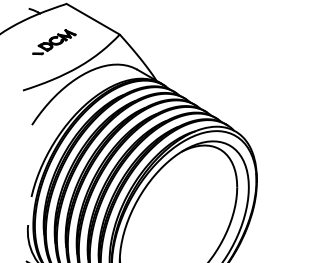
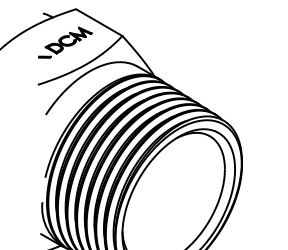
part: (54, 42) -> (65, 42), size x1.43

